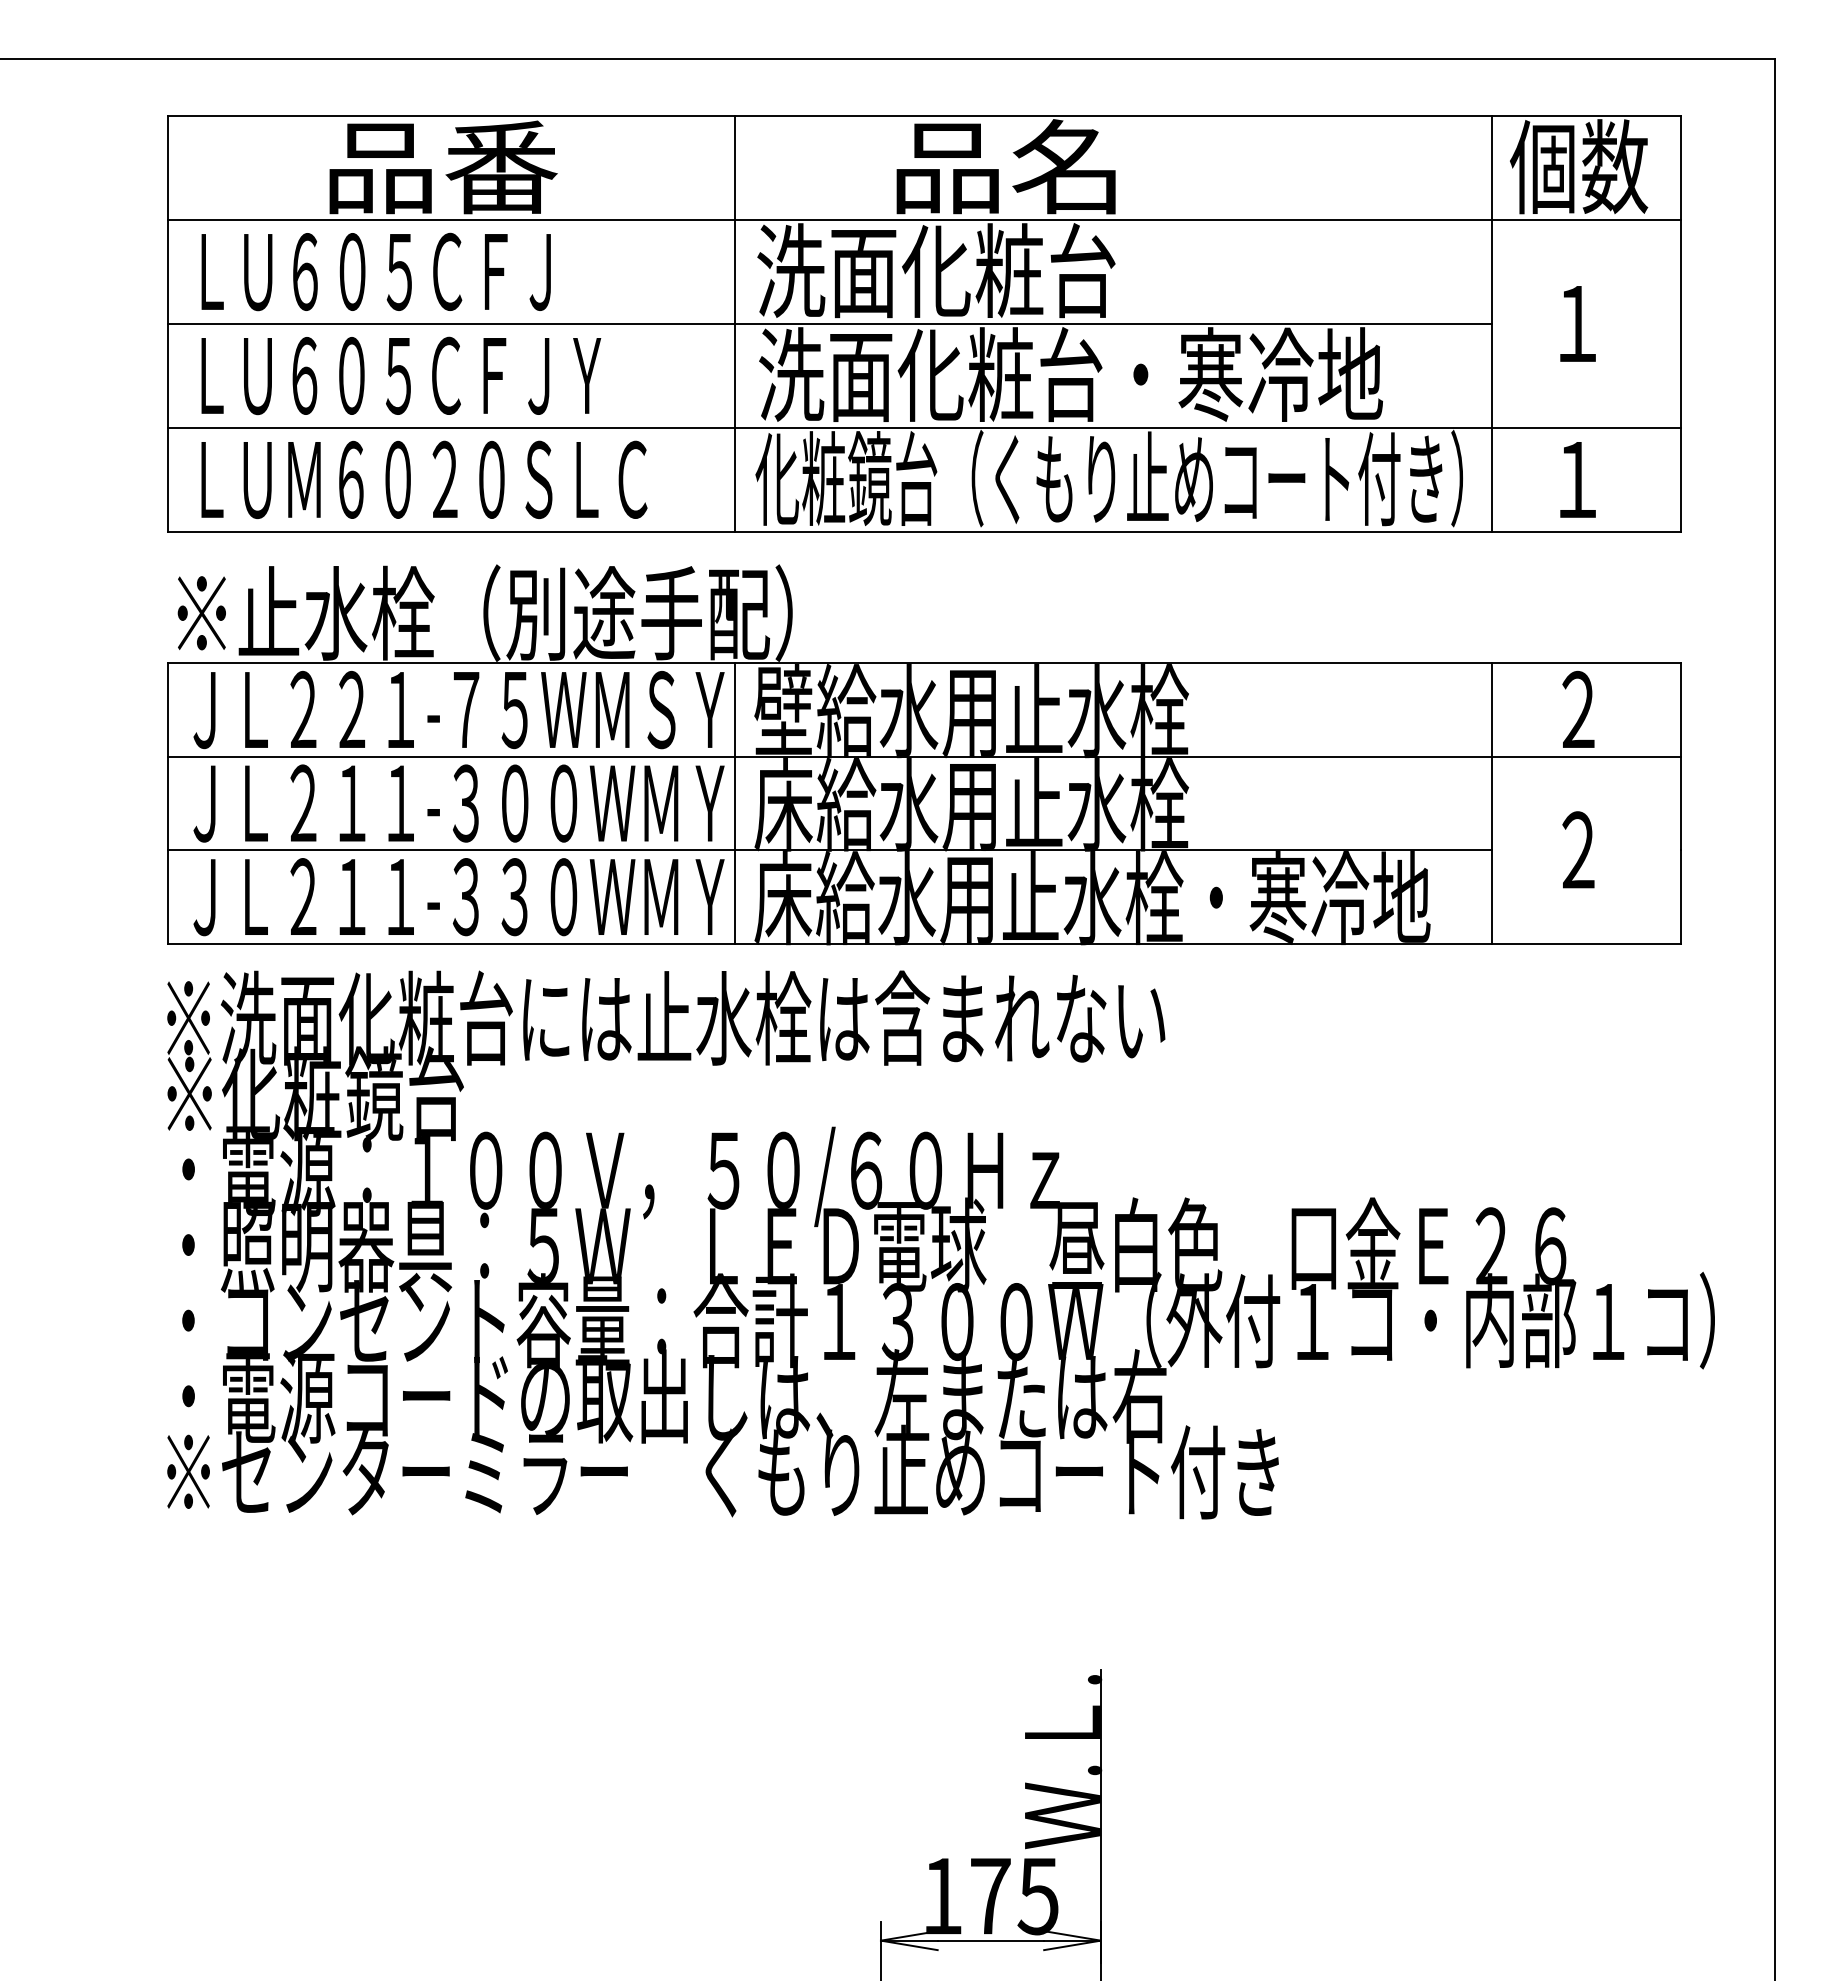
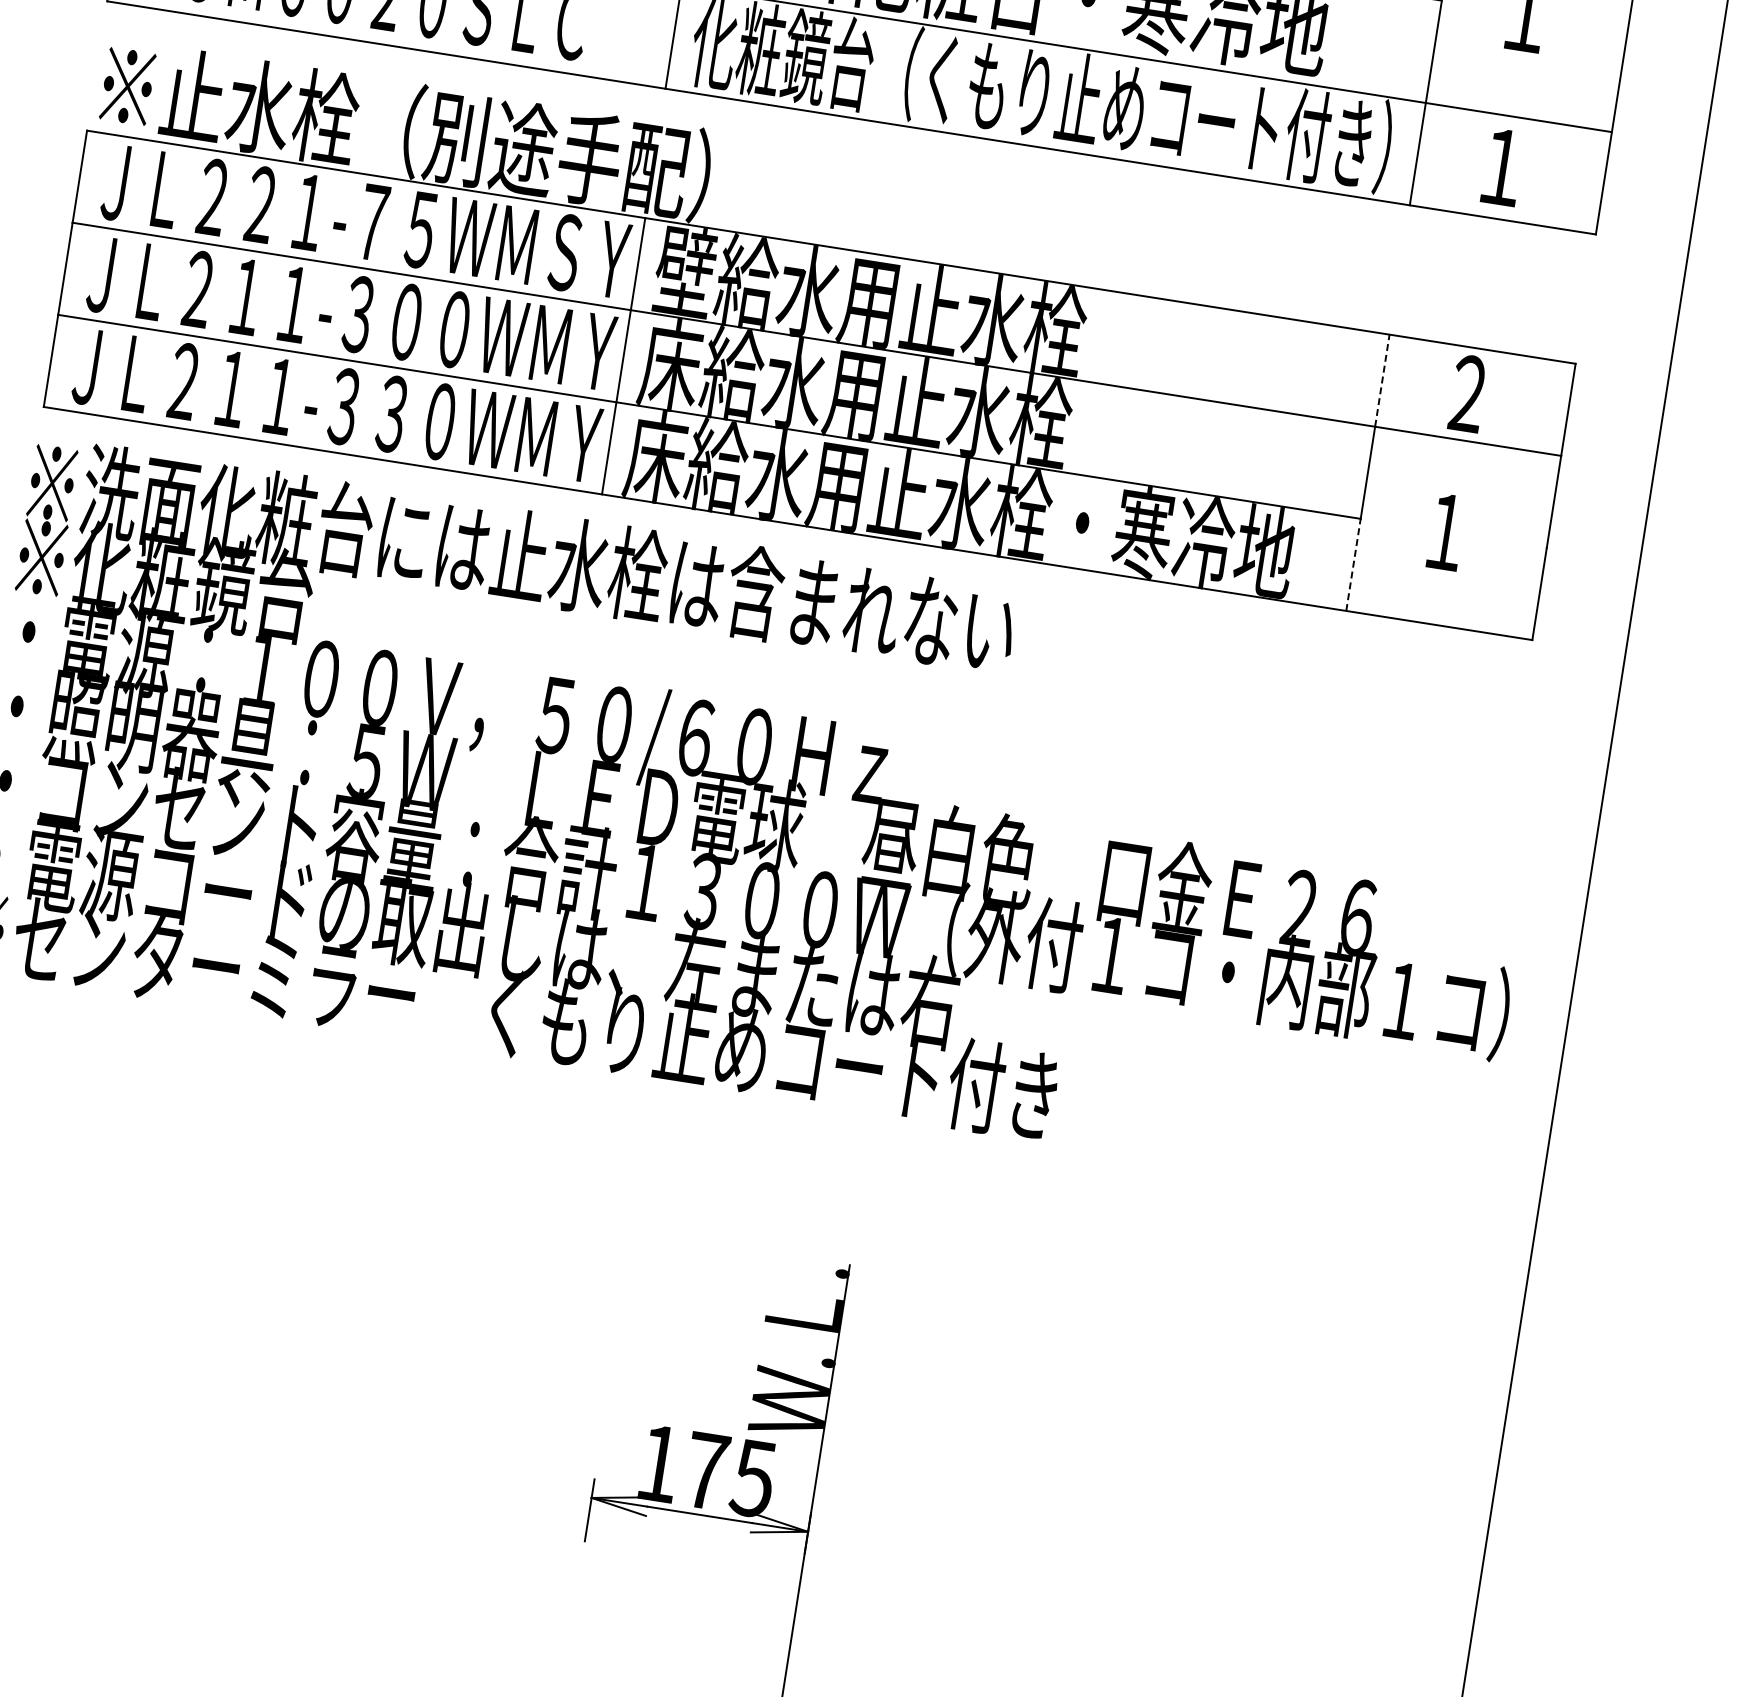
line: (1491, 710) -> (1382, 381), solid -> dashed
text: (1578, 849) -> (1446, 531), ２ -> １
line: (1491, 897) -> (1353, 565), solid -> dashed

